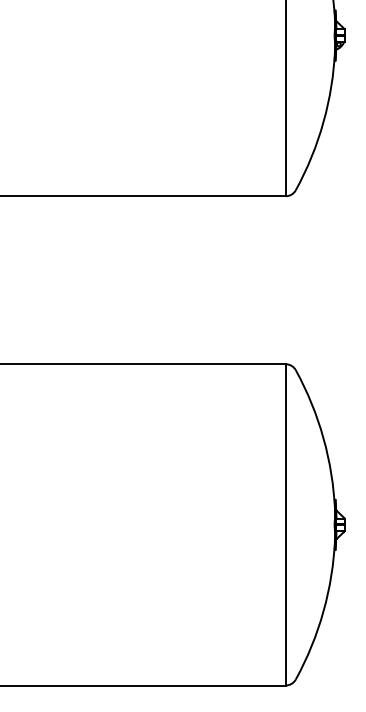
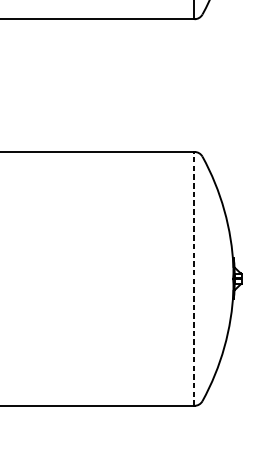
line: (285, 524) -> (194, 278), solid -> dashed

